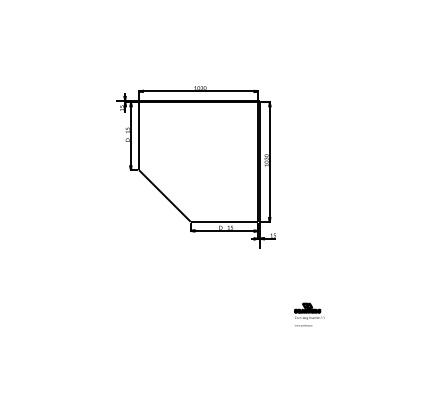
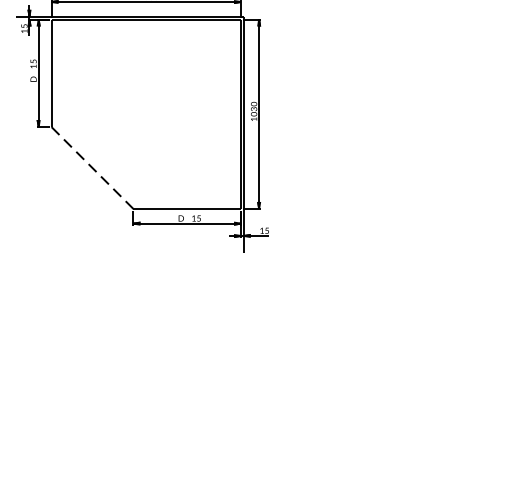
line: (165, 196) -> (93, 168), solid -> dashed
part: (309, 314) -> (322, 356), removed

